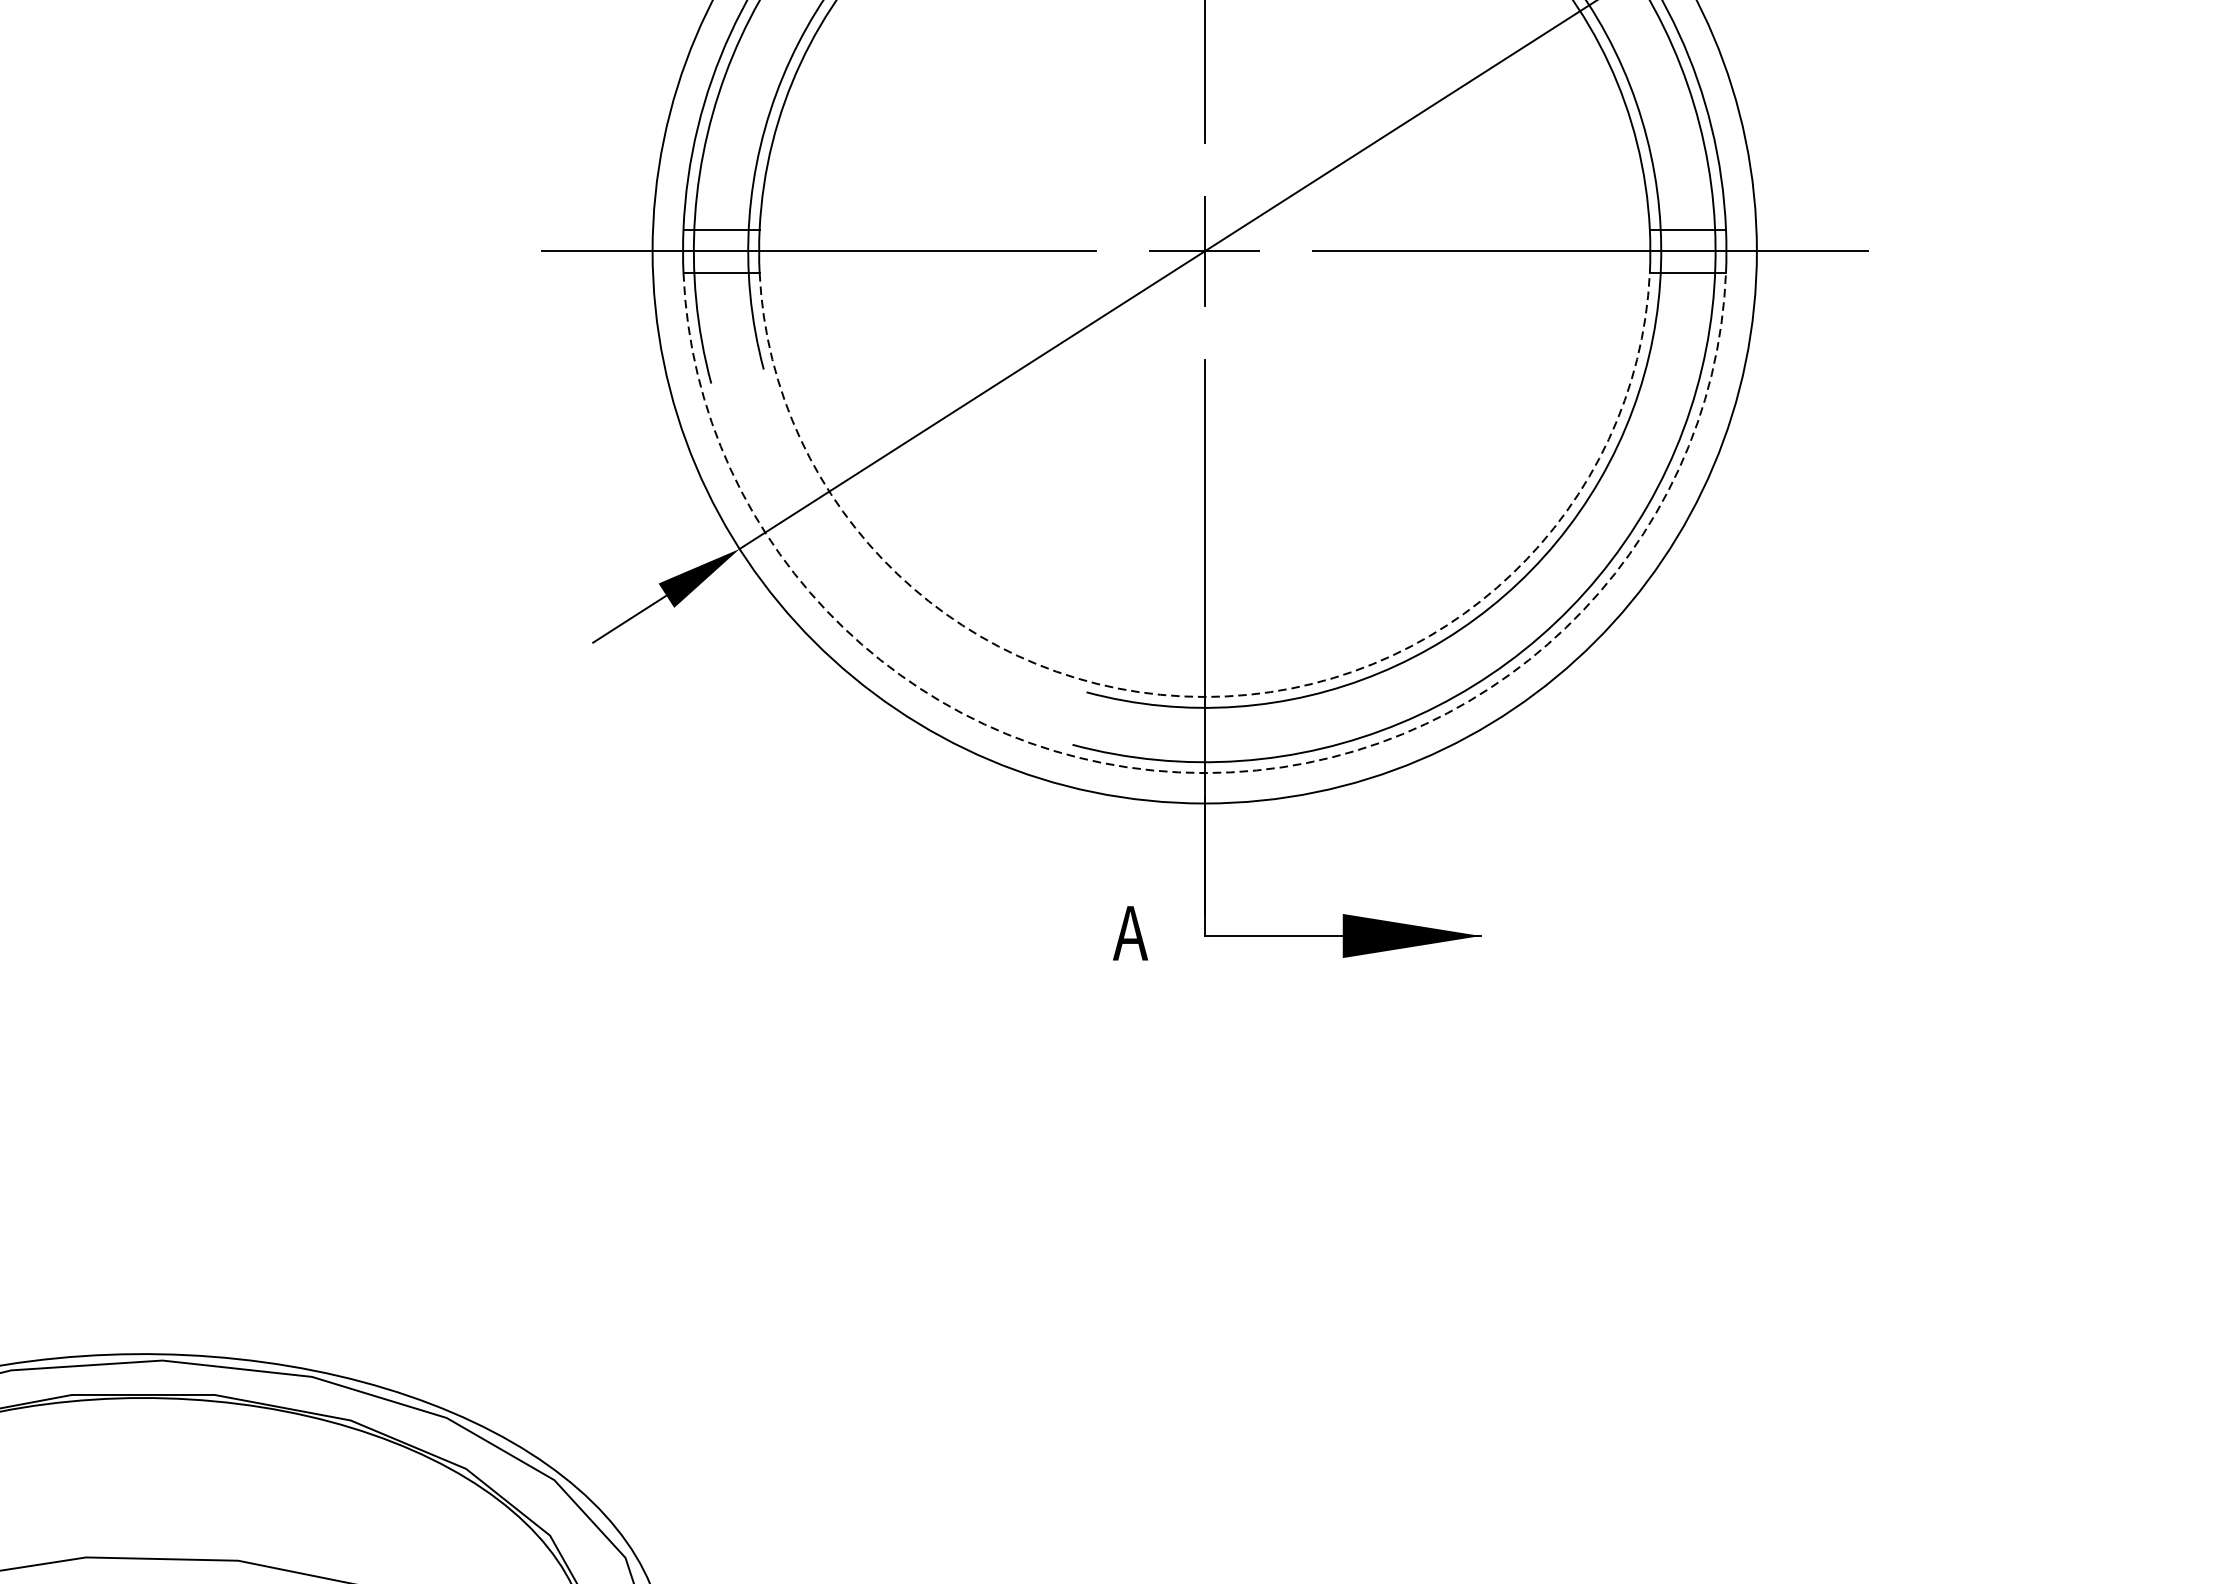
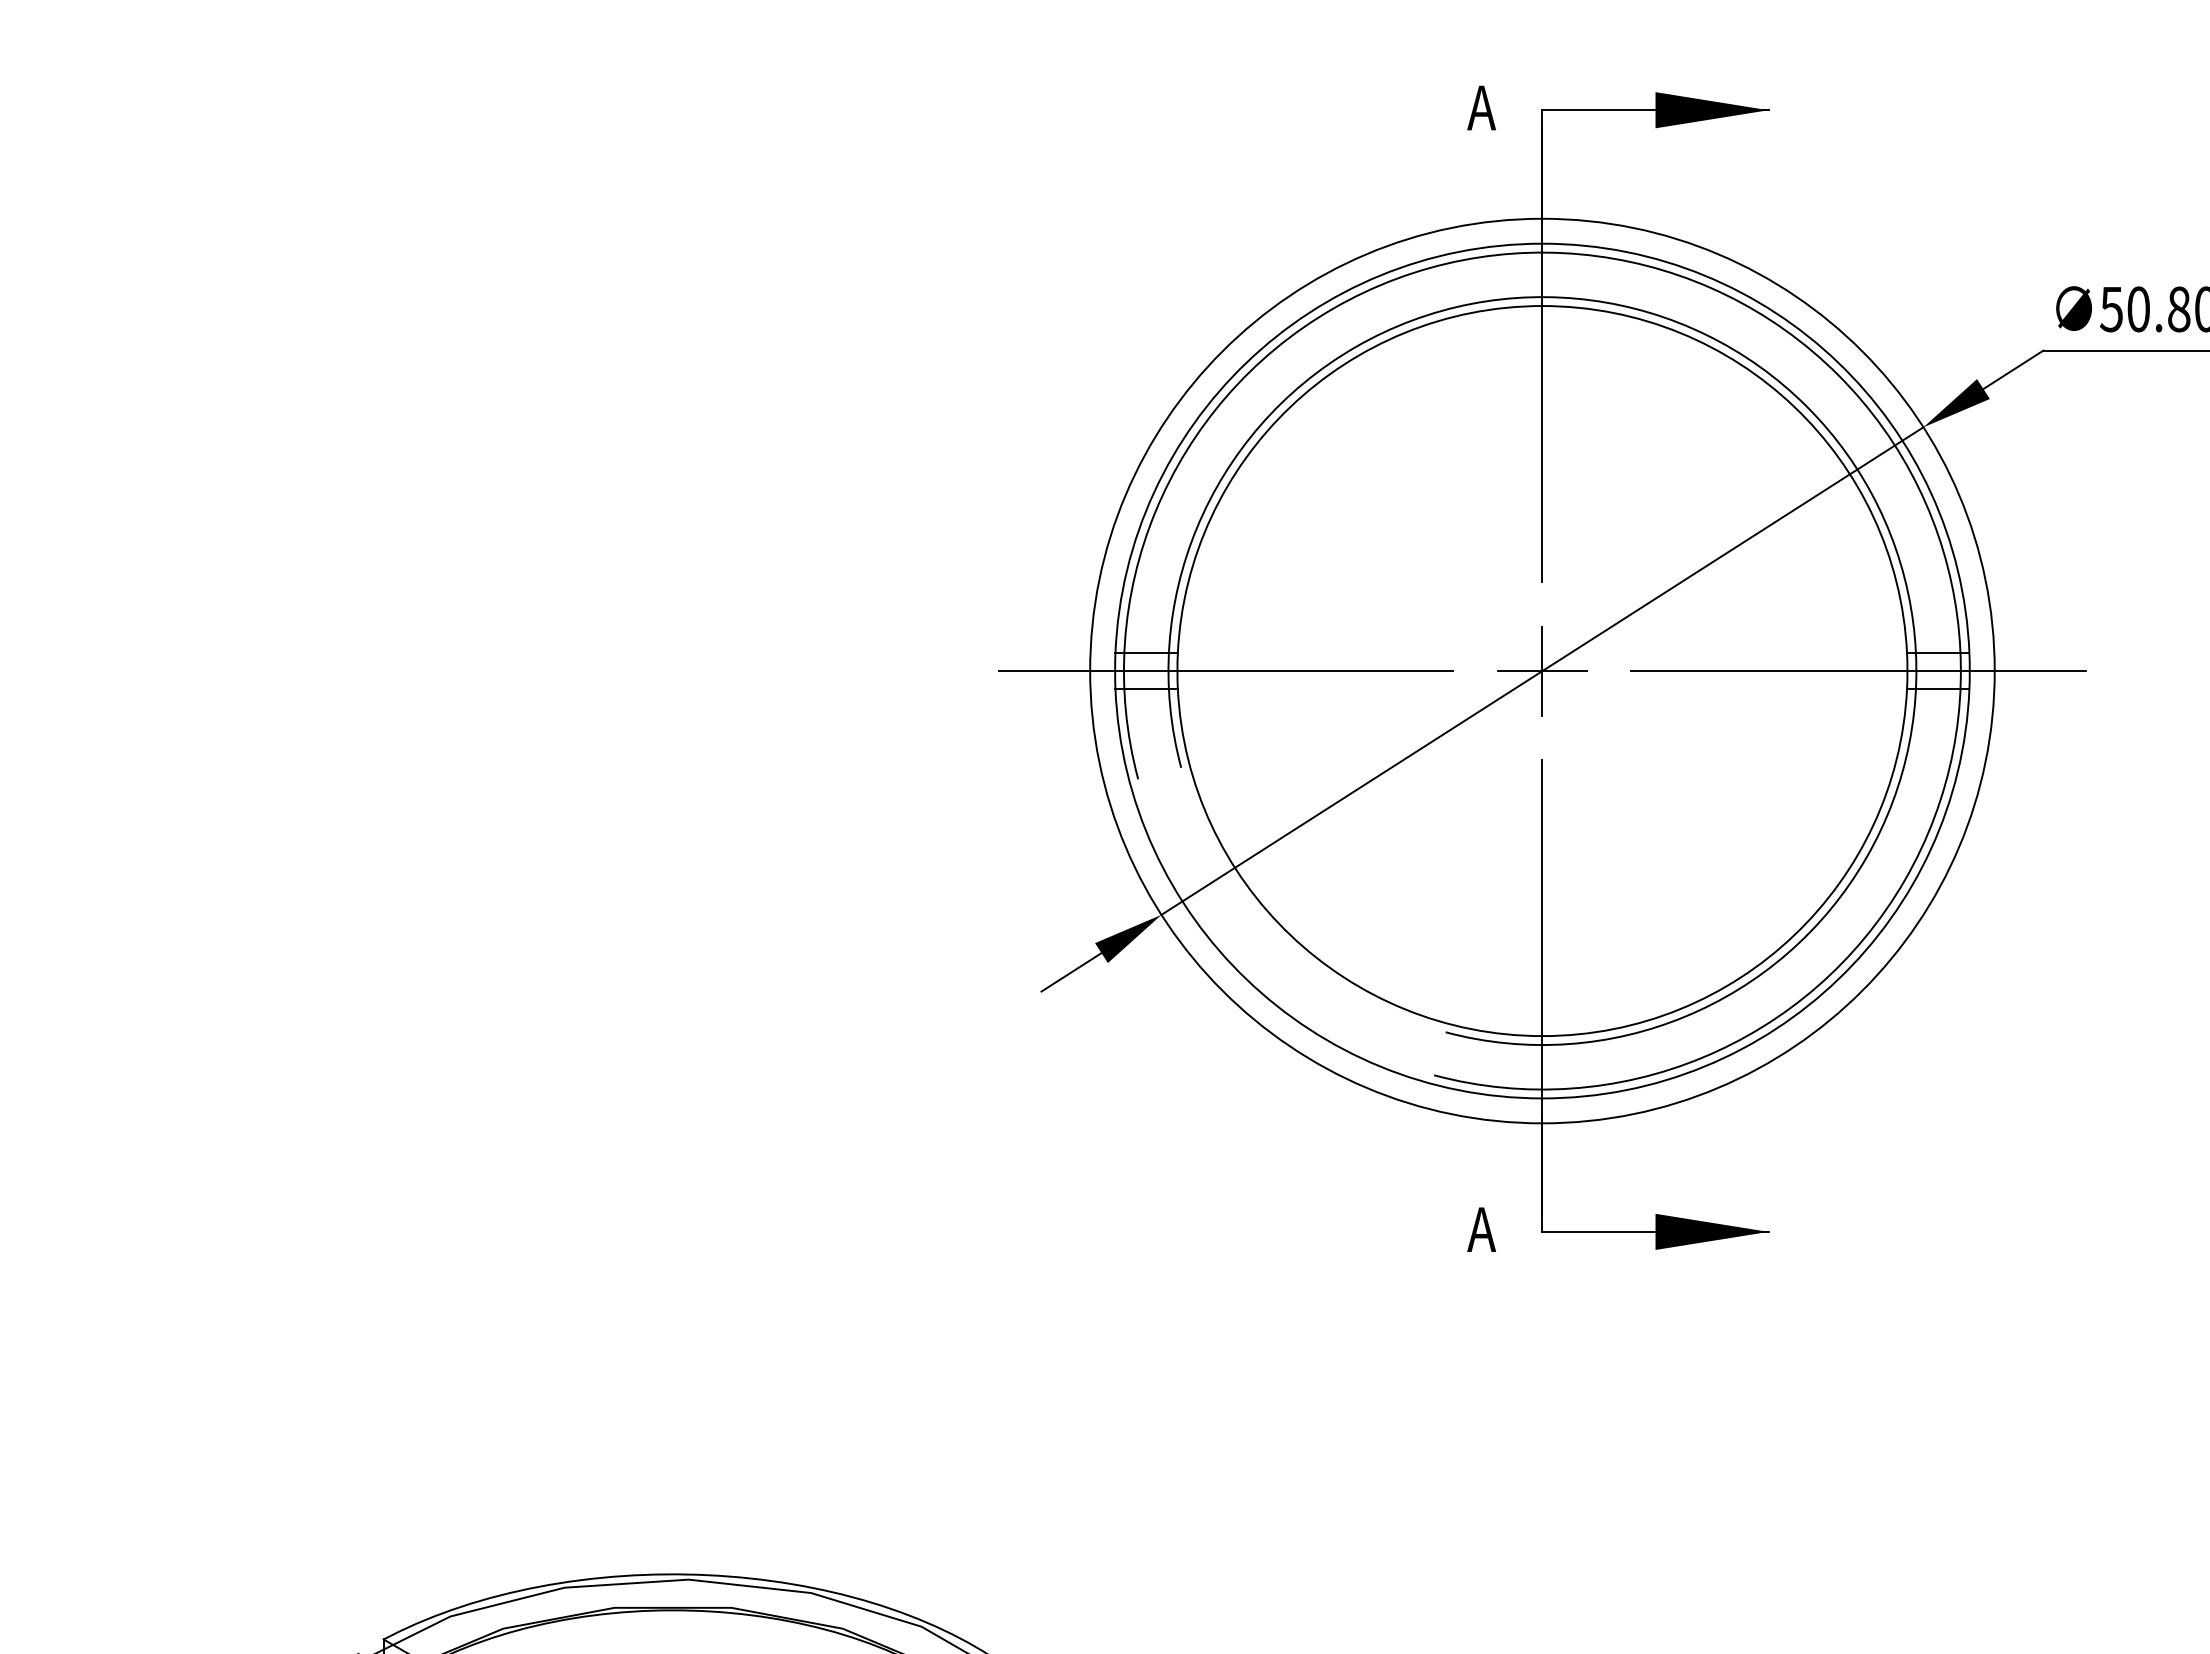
arc: (1204, 697) -> (1542, 1036), dashed -> solid
arc: (1204, 773) -> (1542, 1098), dashed -> solid

